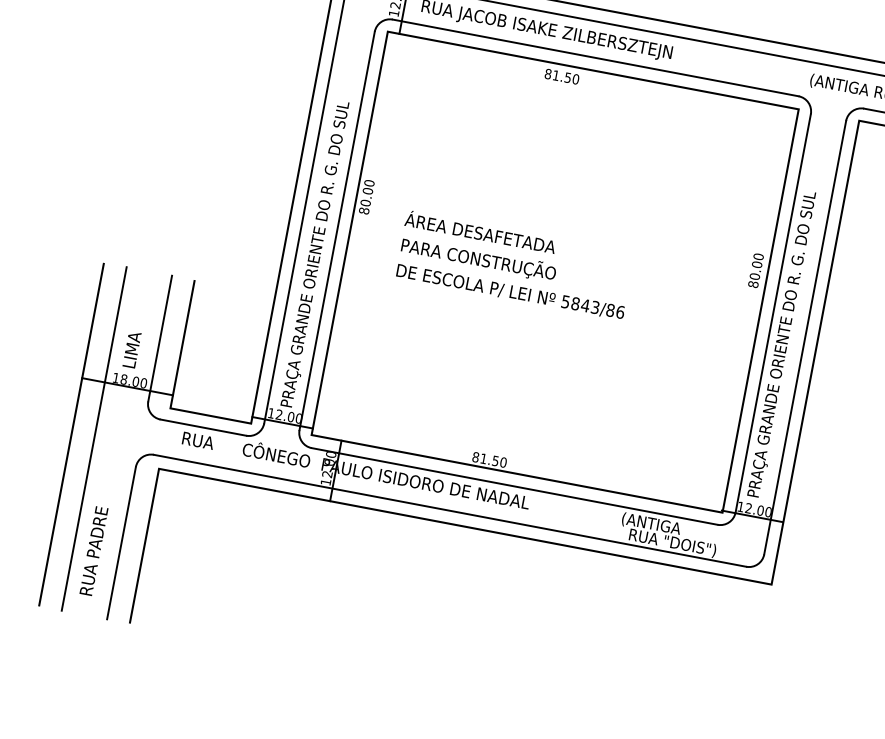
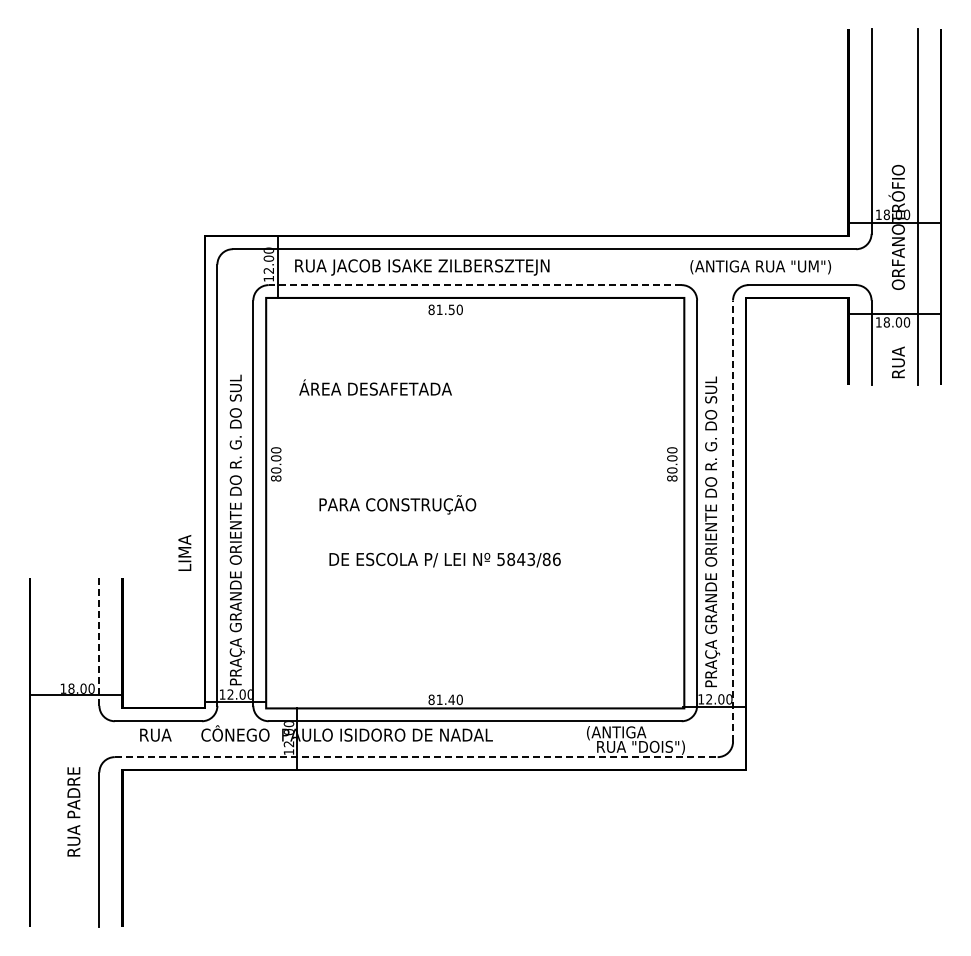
line: (595, 58) -> (475, 285), solid -> dashed
text: (480, 231) -> (375, 387), moved
text: (510, 291) -> (444, 559), moved
line: (805, 338) -> (733, 521), solid -> dashed
line: (160, 339) -> (99, 642), solid -> dashed
text: (131, 349) -> (184, 552), moved
line: (94, 438) -> (53, 752), removed
text: (495, 460) -> (451, 699), 81.50 -> 81.40
line: (450, 511) -> (416, 757), solid -> dashed
text: (93, 550) -> (73, 811), moved

